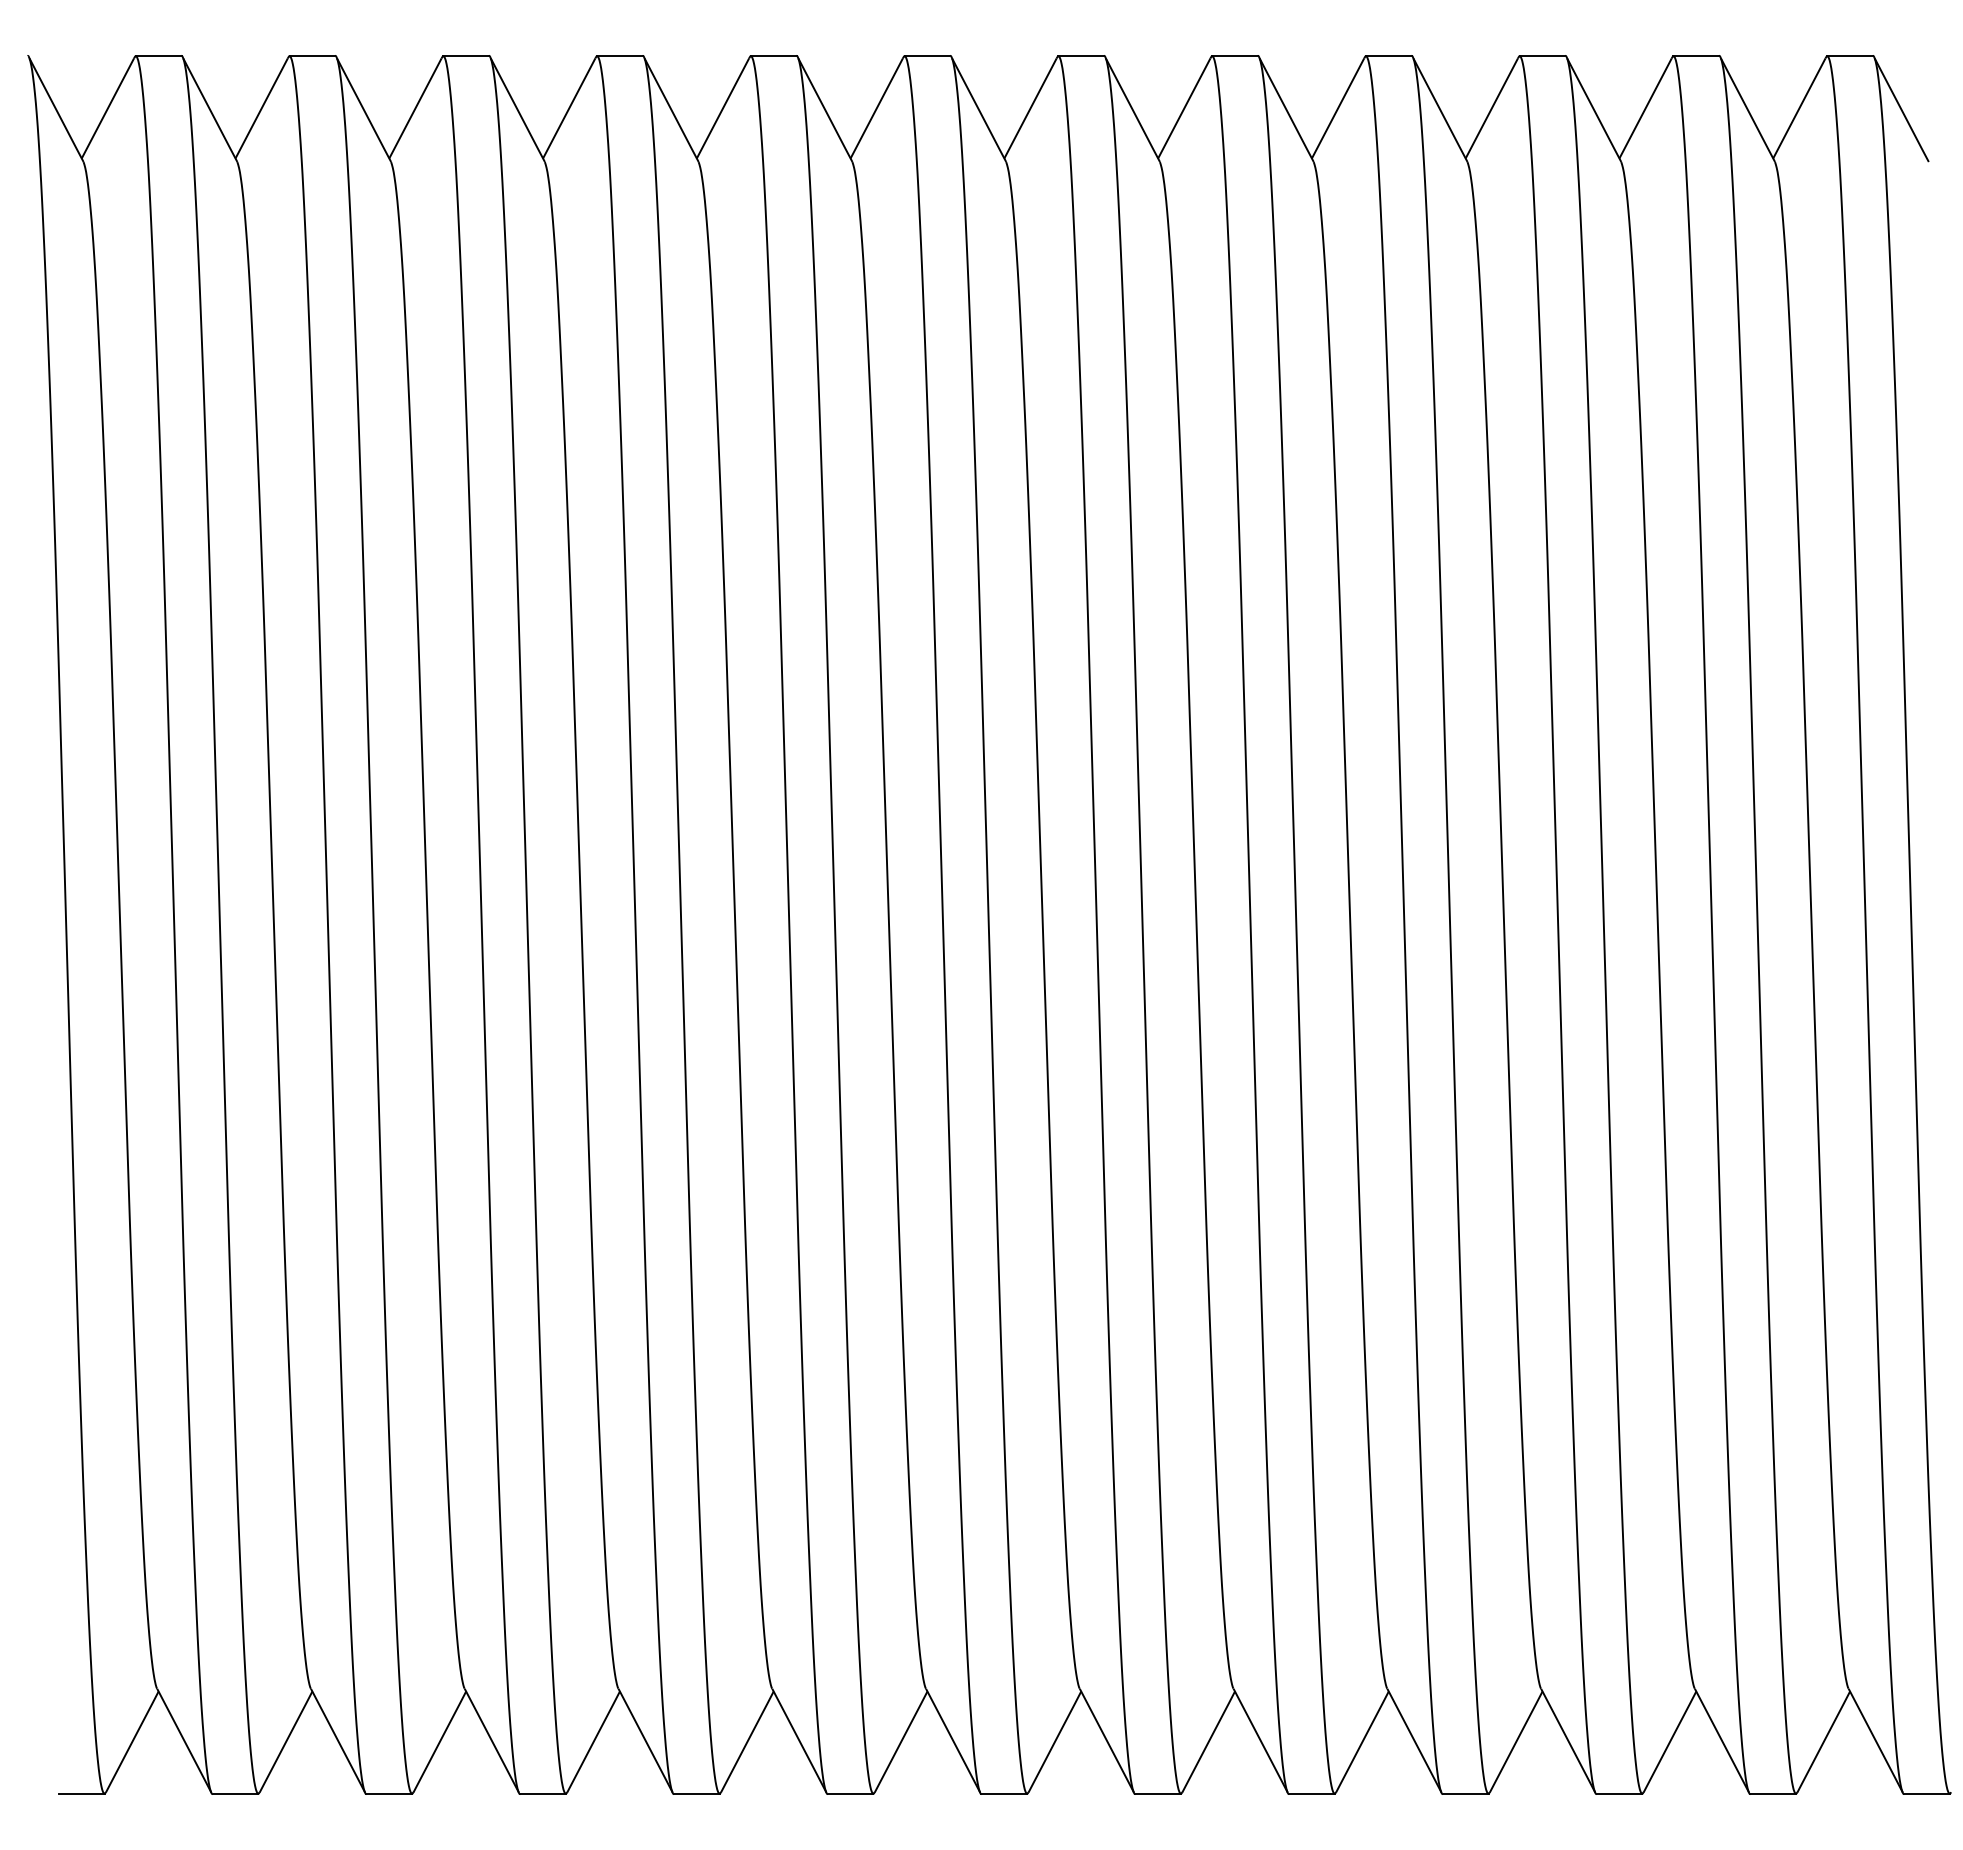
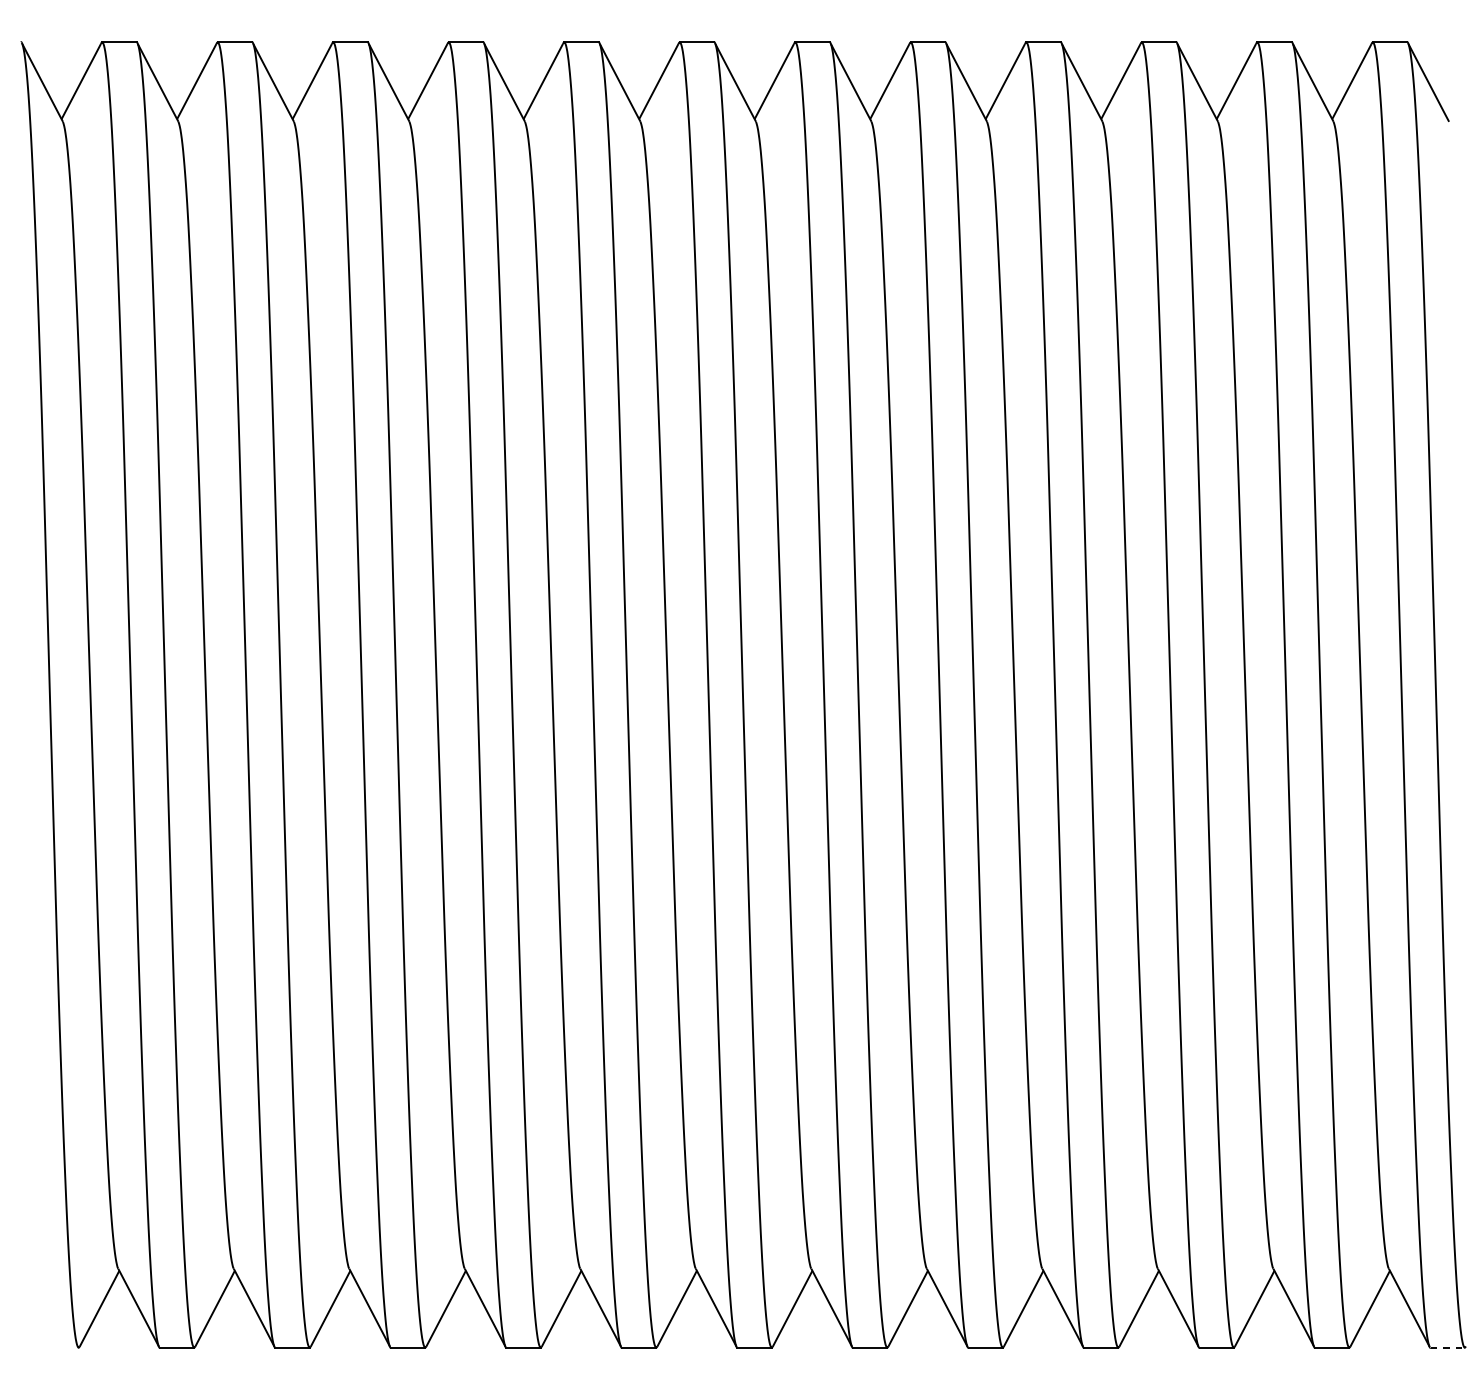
line: (81, 1793) -> (61, 1347), removed
line: (1926, 1793) -> (1447, 1347), solid -> dashed

